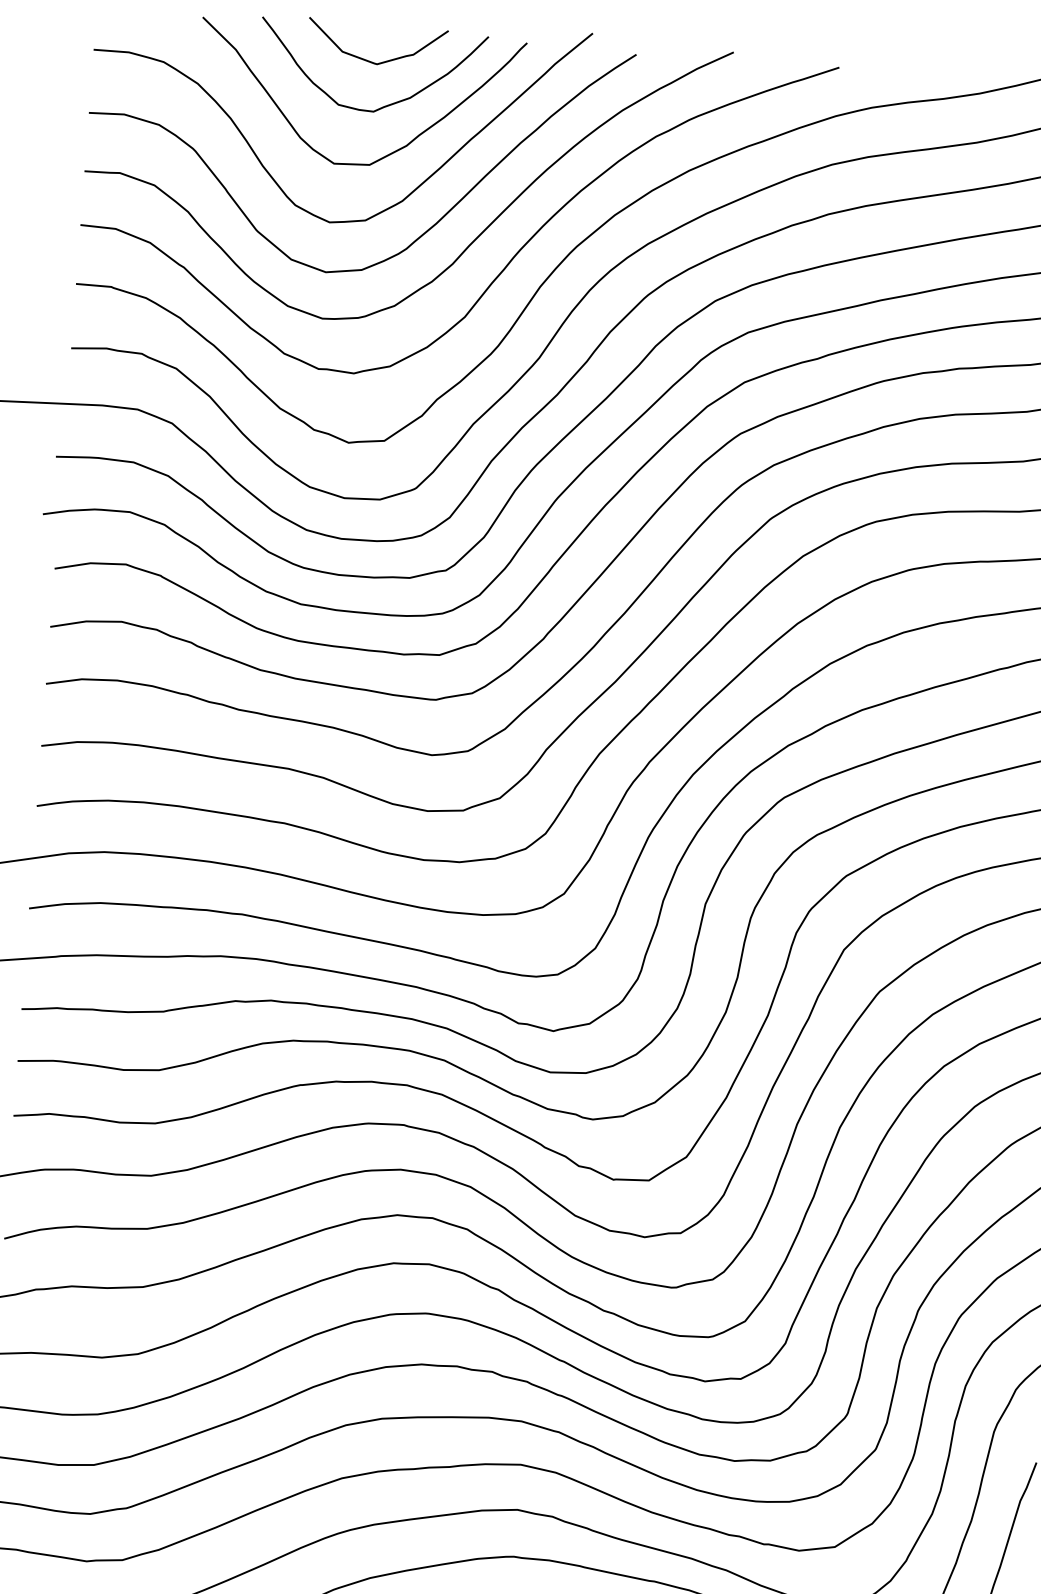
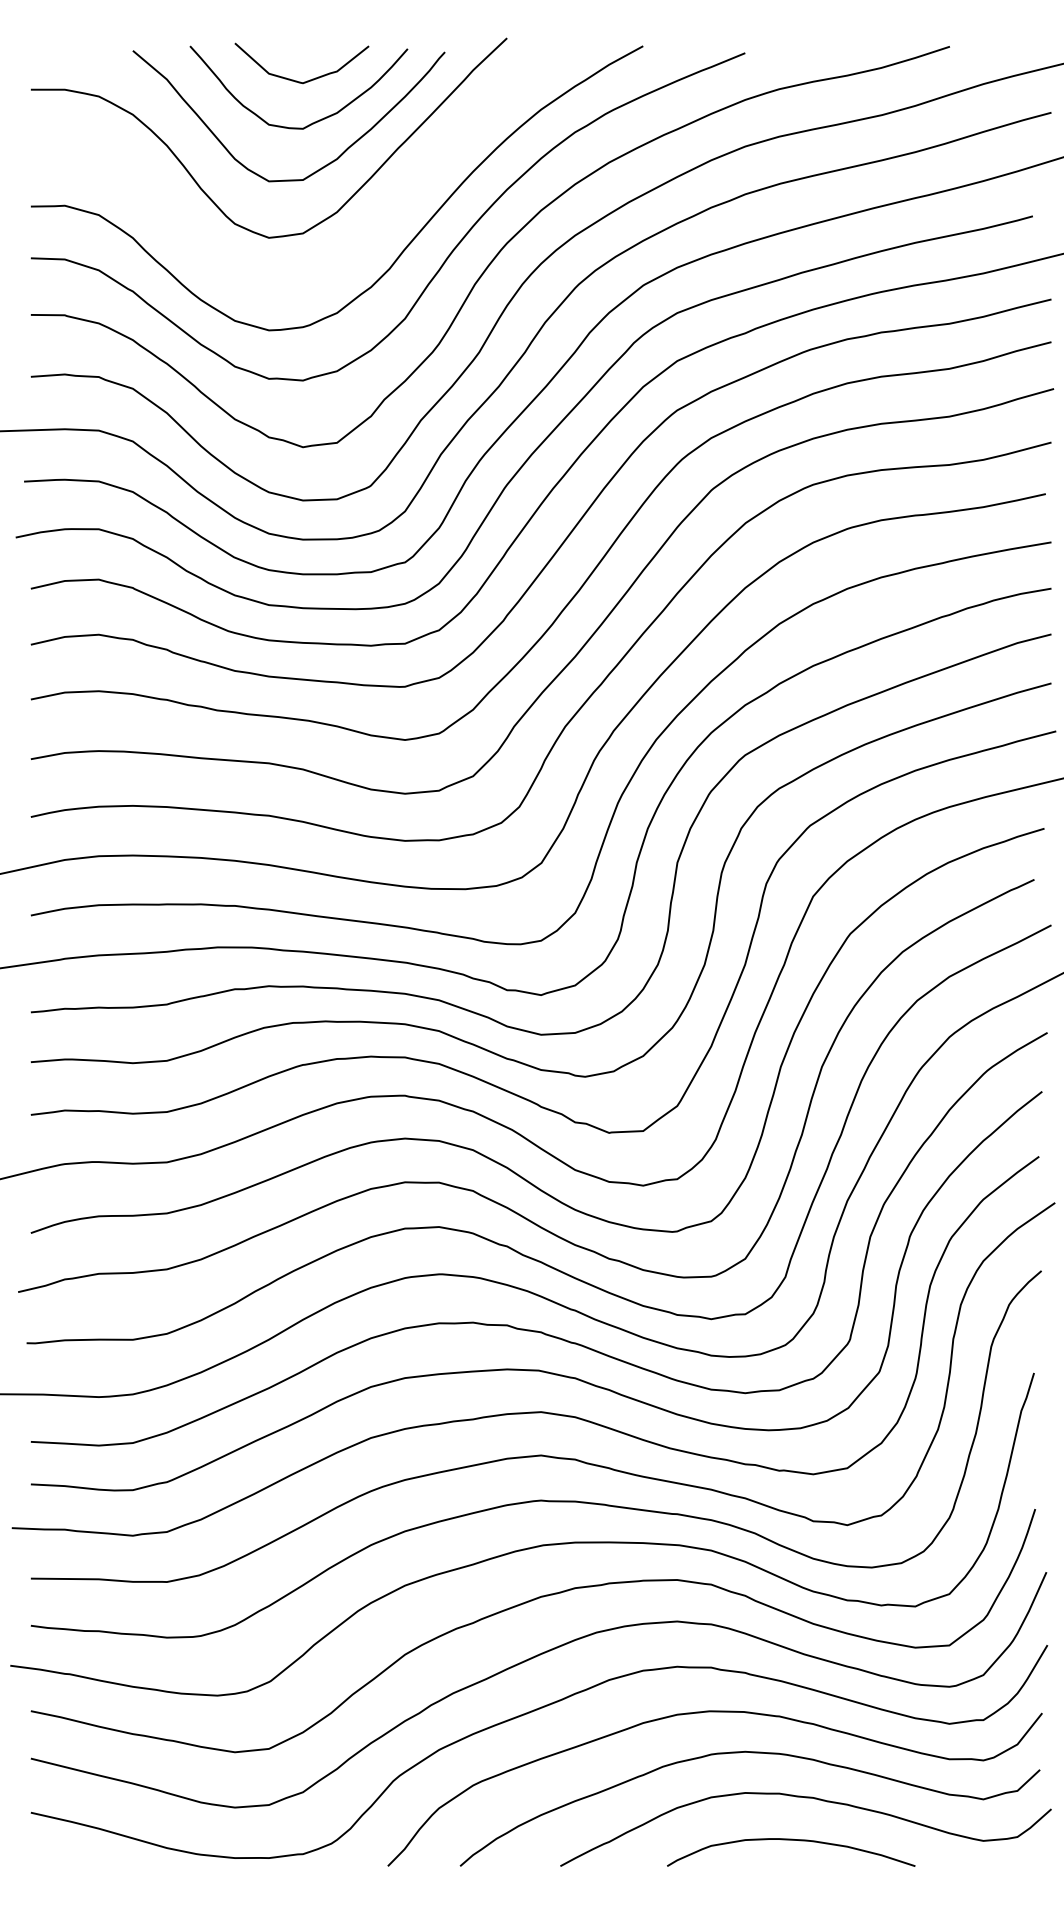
curve: (424, 232) -> (360, 240), removed

